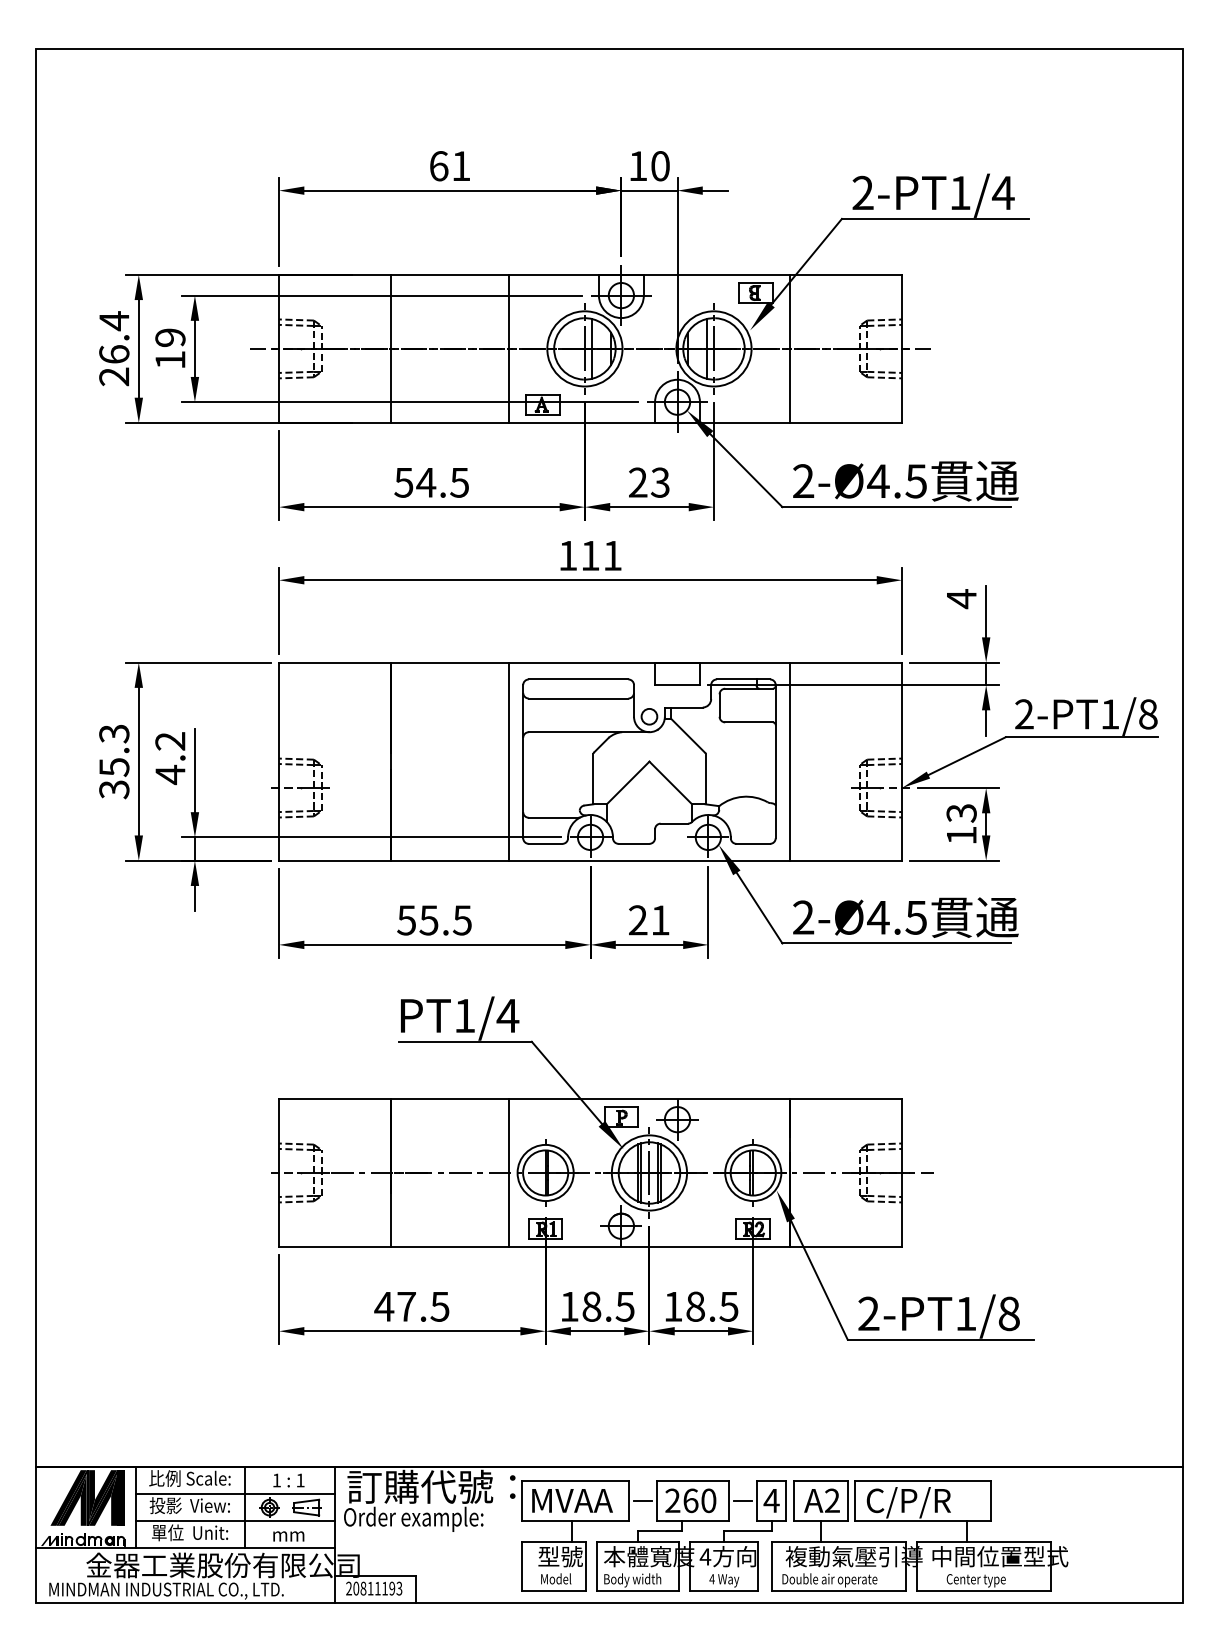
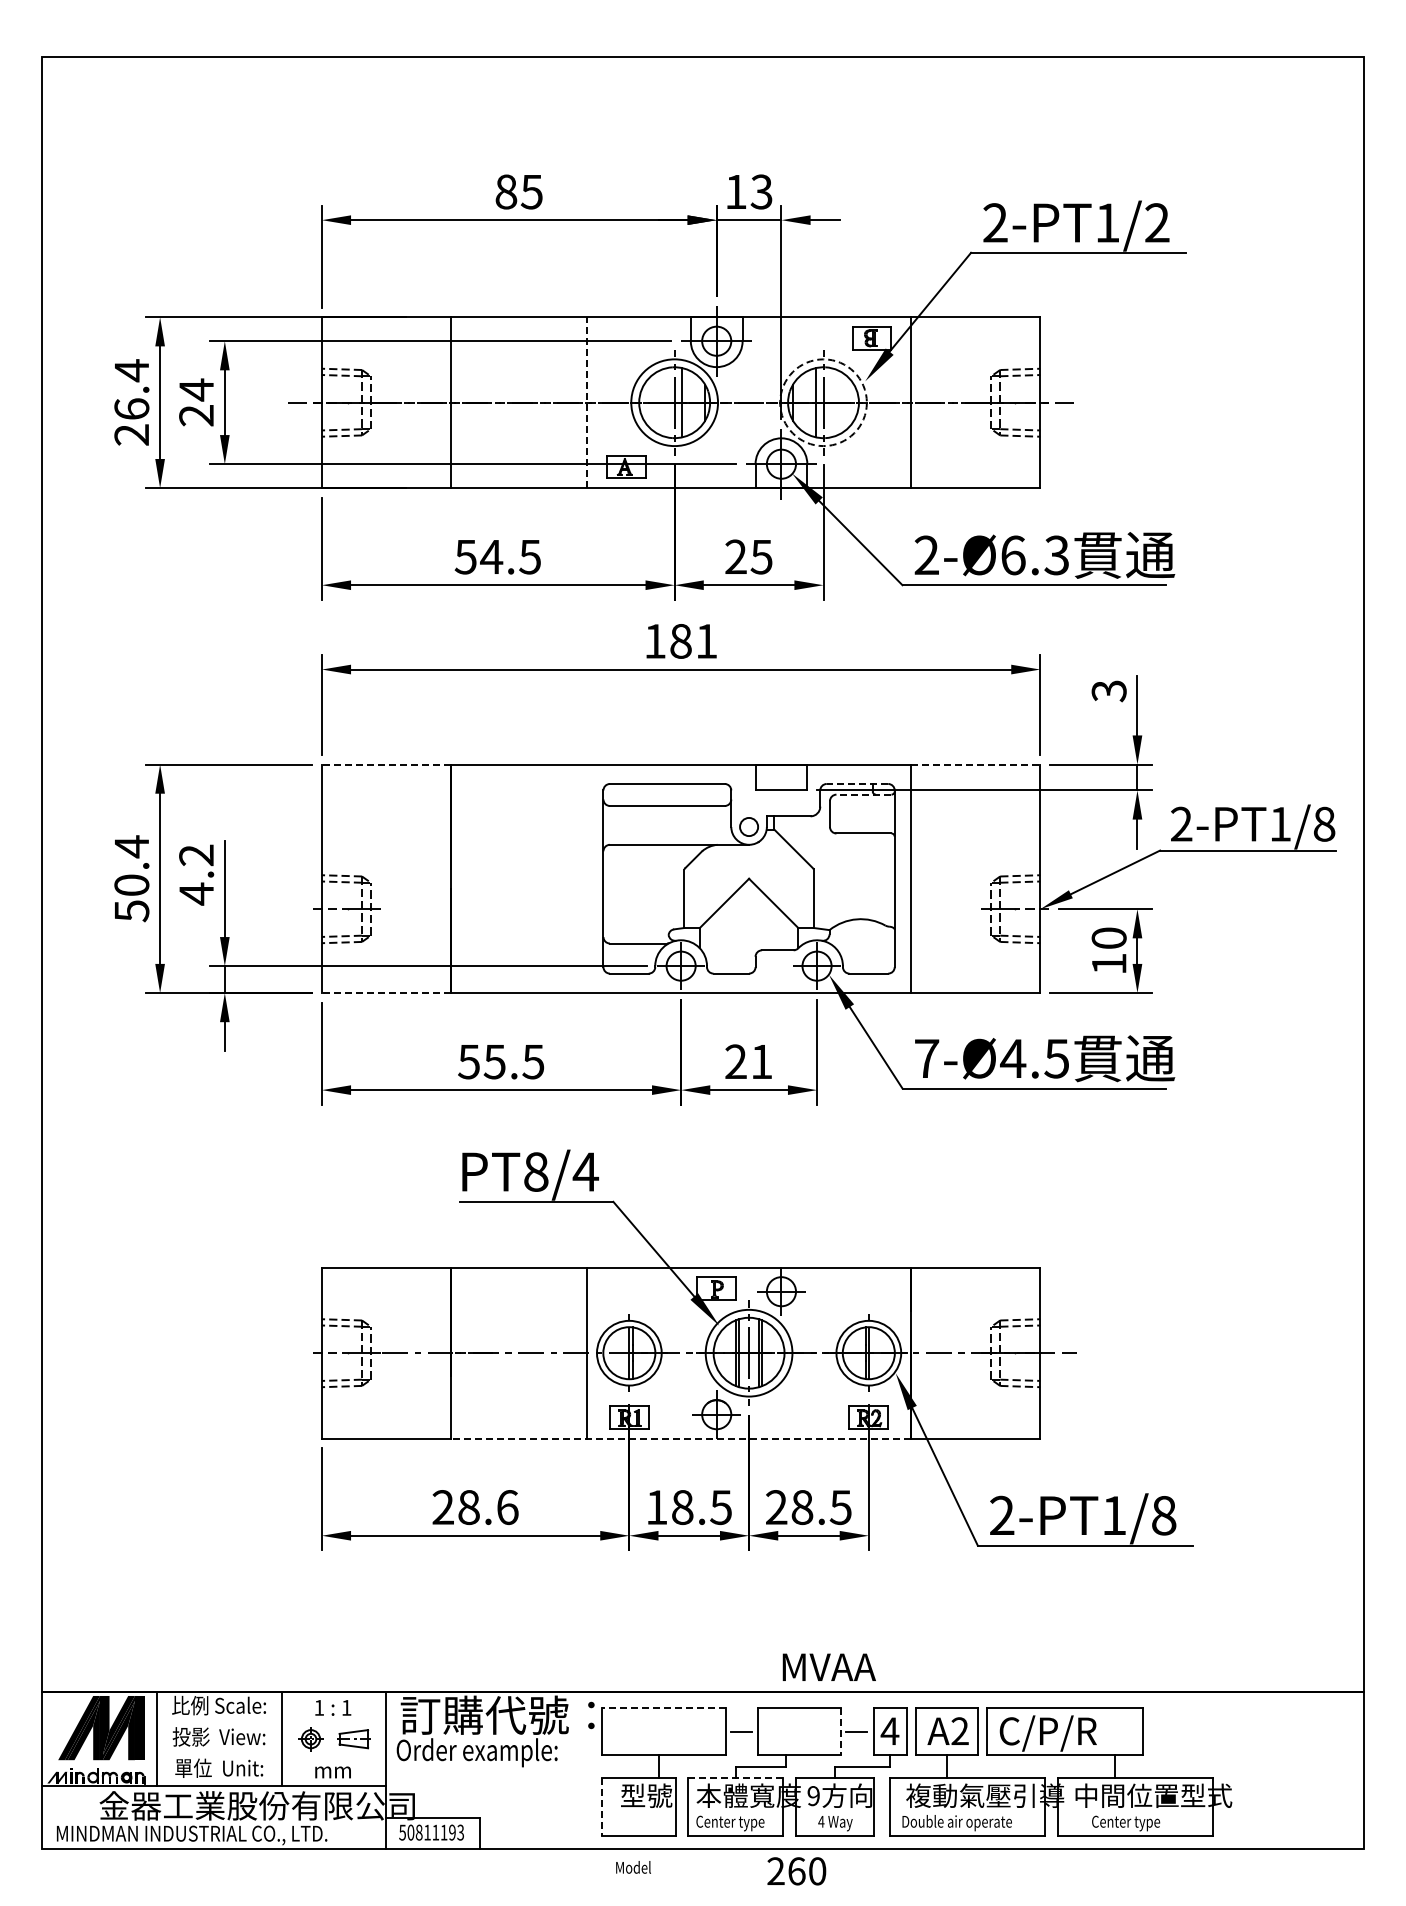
text: (449, 165) -> (518, 191), 61 -> 85
text: (660, 165) -> (761, 191), 10 -> 13
text: (1003, 192) -> (1157, 222), 2-PT1/4 -> 2-PT1/2
text: (170, 348) -> (196, 402), 19 -> 24
line: (509, 348) -> (587, 402), solid -> dashed
circle: (713, 348) -> (823, 402), solid -> dashed
text: (896, 481) -> (1034, 555), 2-Ø4.5 -> 2-Ø6.3
text: (660, 482) -> (761, 556), 23 -> 25
text: (589, 555) -> (680, 641), 111 -> 181
text: (961, 598) -> (1108, 690), 4 -> 3
line: (335, 662) -> (386, 764), solid -> dashed
line: (845, 662) -> (975, 764), solid -> dashed
line: (743, 679) -> (857, 783), solid -> dashed
line: (748, 688) -> (863, 794), solid -> dashed
text: (114, 761) -> (131, 878), 35.3 -> 50.4
line: (509, 761) -> (587, 878), removed
text: (961, 813) -> (1108, 938), 13 -> 10
line: (335, 861) -> (386, 993), solid -> dashed
text: (803, 916) -> (926, 1057), 2-Ø4.5 -> 7-Ø4.5
text: (465, 1015) -> (536, 1171), PT1/4 -> PT8/4
line: (590, 1246) -> (681, 1438), solid -> dashed
text: (411, 1306) -> (474, 1507), 47.5 -> 28.6
text: (673, 1306) -> (776, 1507), 18.5 -> 28.5
line: (575, 1480) -> (663, 1707), solid -> dashed
line: (235, 1494) -> (271, 1723), removed
text: (571, 1500) -> (828, 1666), moved
text: (690, 1500) -> (796, 1871), moved
line: (729, 1500) -> (841, 1731), solid -> dashed
line: (235, 1520) -> (271, 1754), removed
line: (637, 1541) -> (735, 1778), solid -> dashed
text: (705, 1557) -> (813, 1796), 4 -> 9
line: (521, 1566) -> (601, 1807), solid -> dashed
text: (556, 1578) -> (633, 1867), moved
text: (633, 1580) -> (730, 1823), Body width -> Center type
text: (348, 1588) -> (402, 1832), 20811193 -> 50811193

